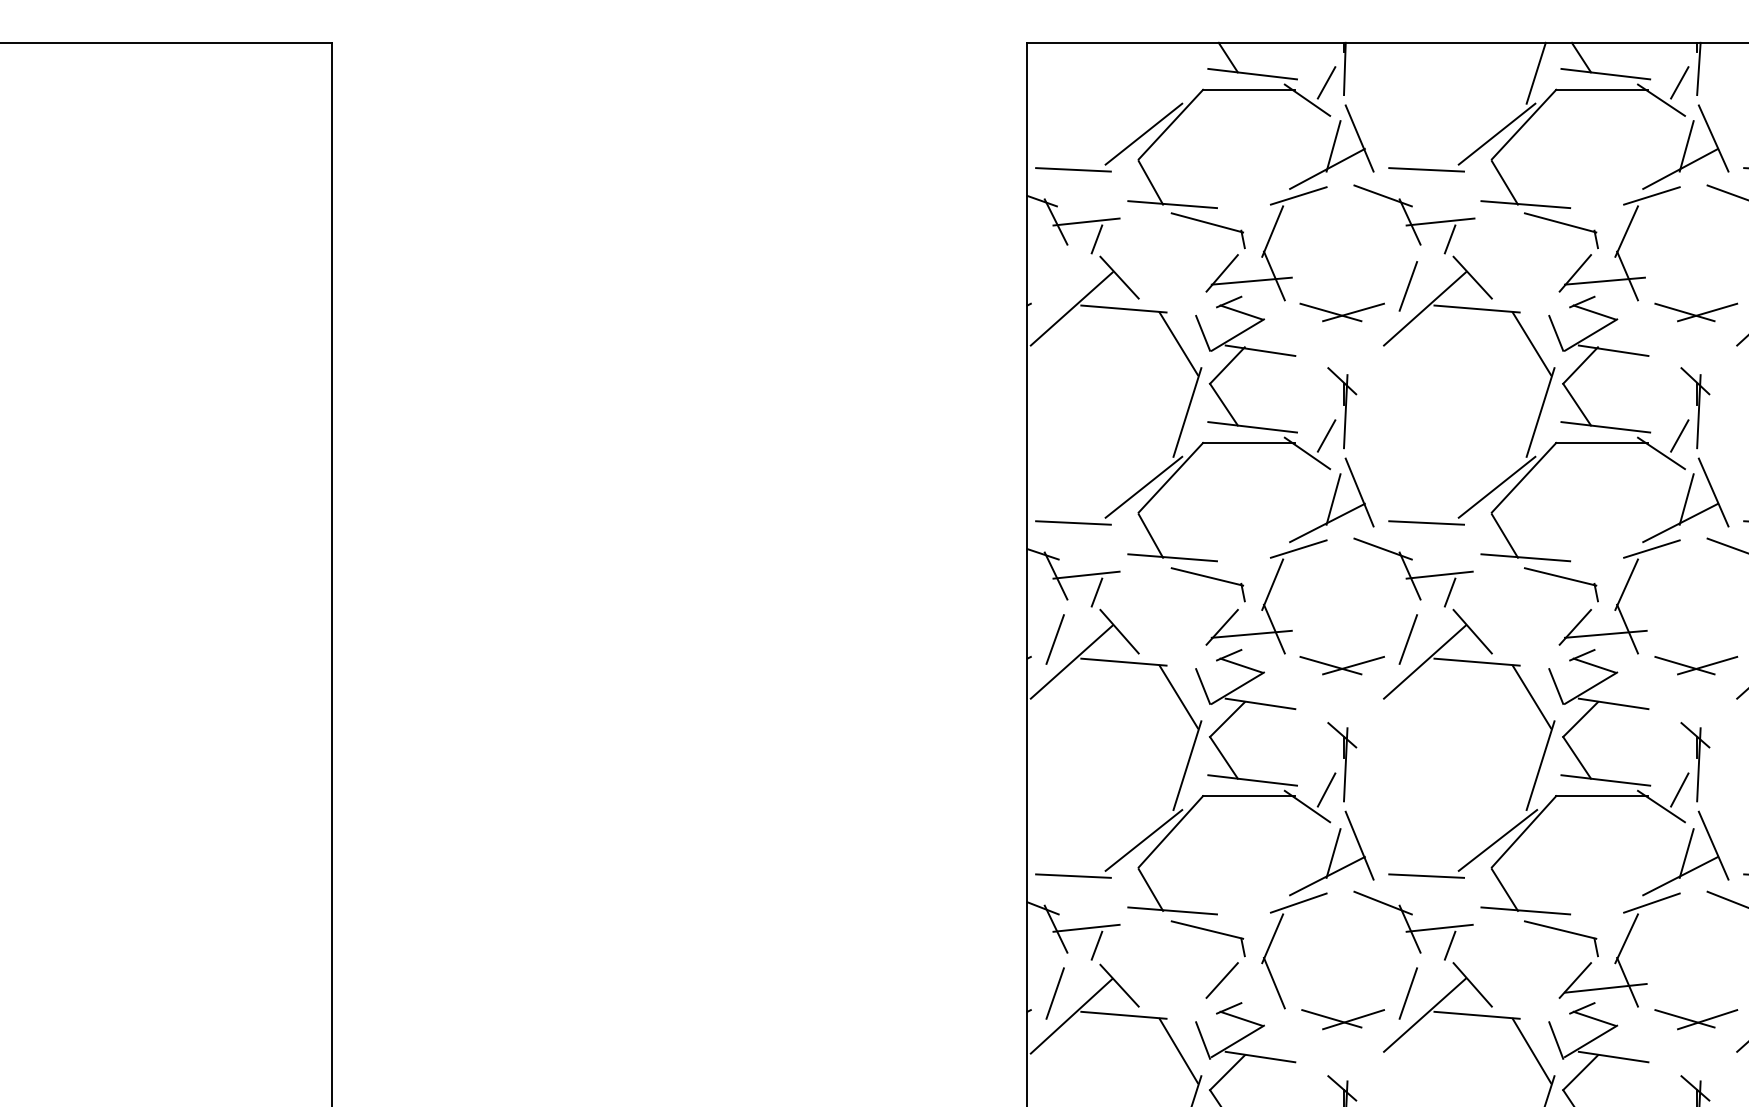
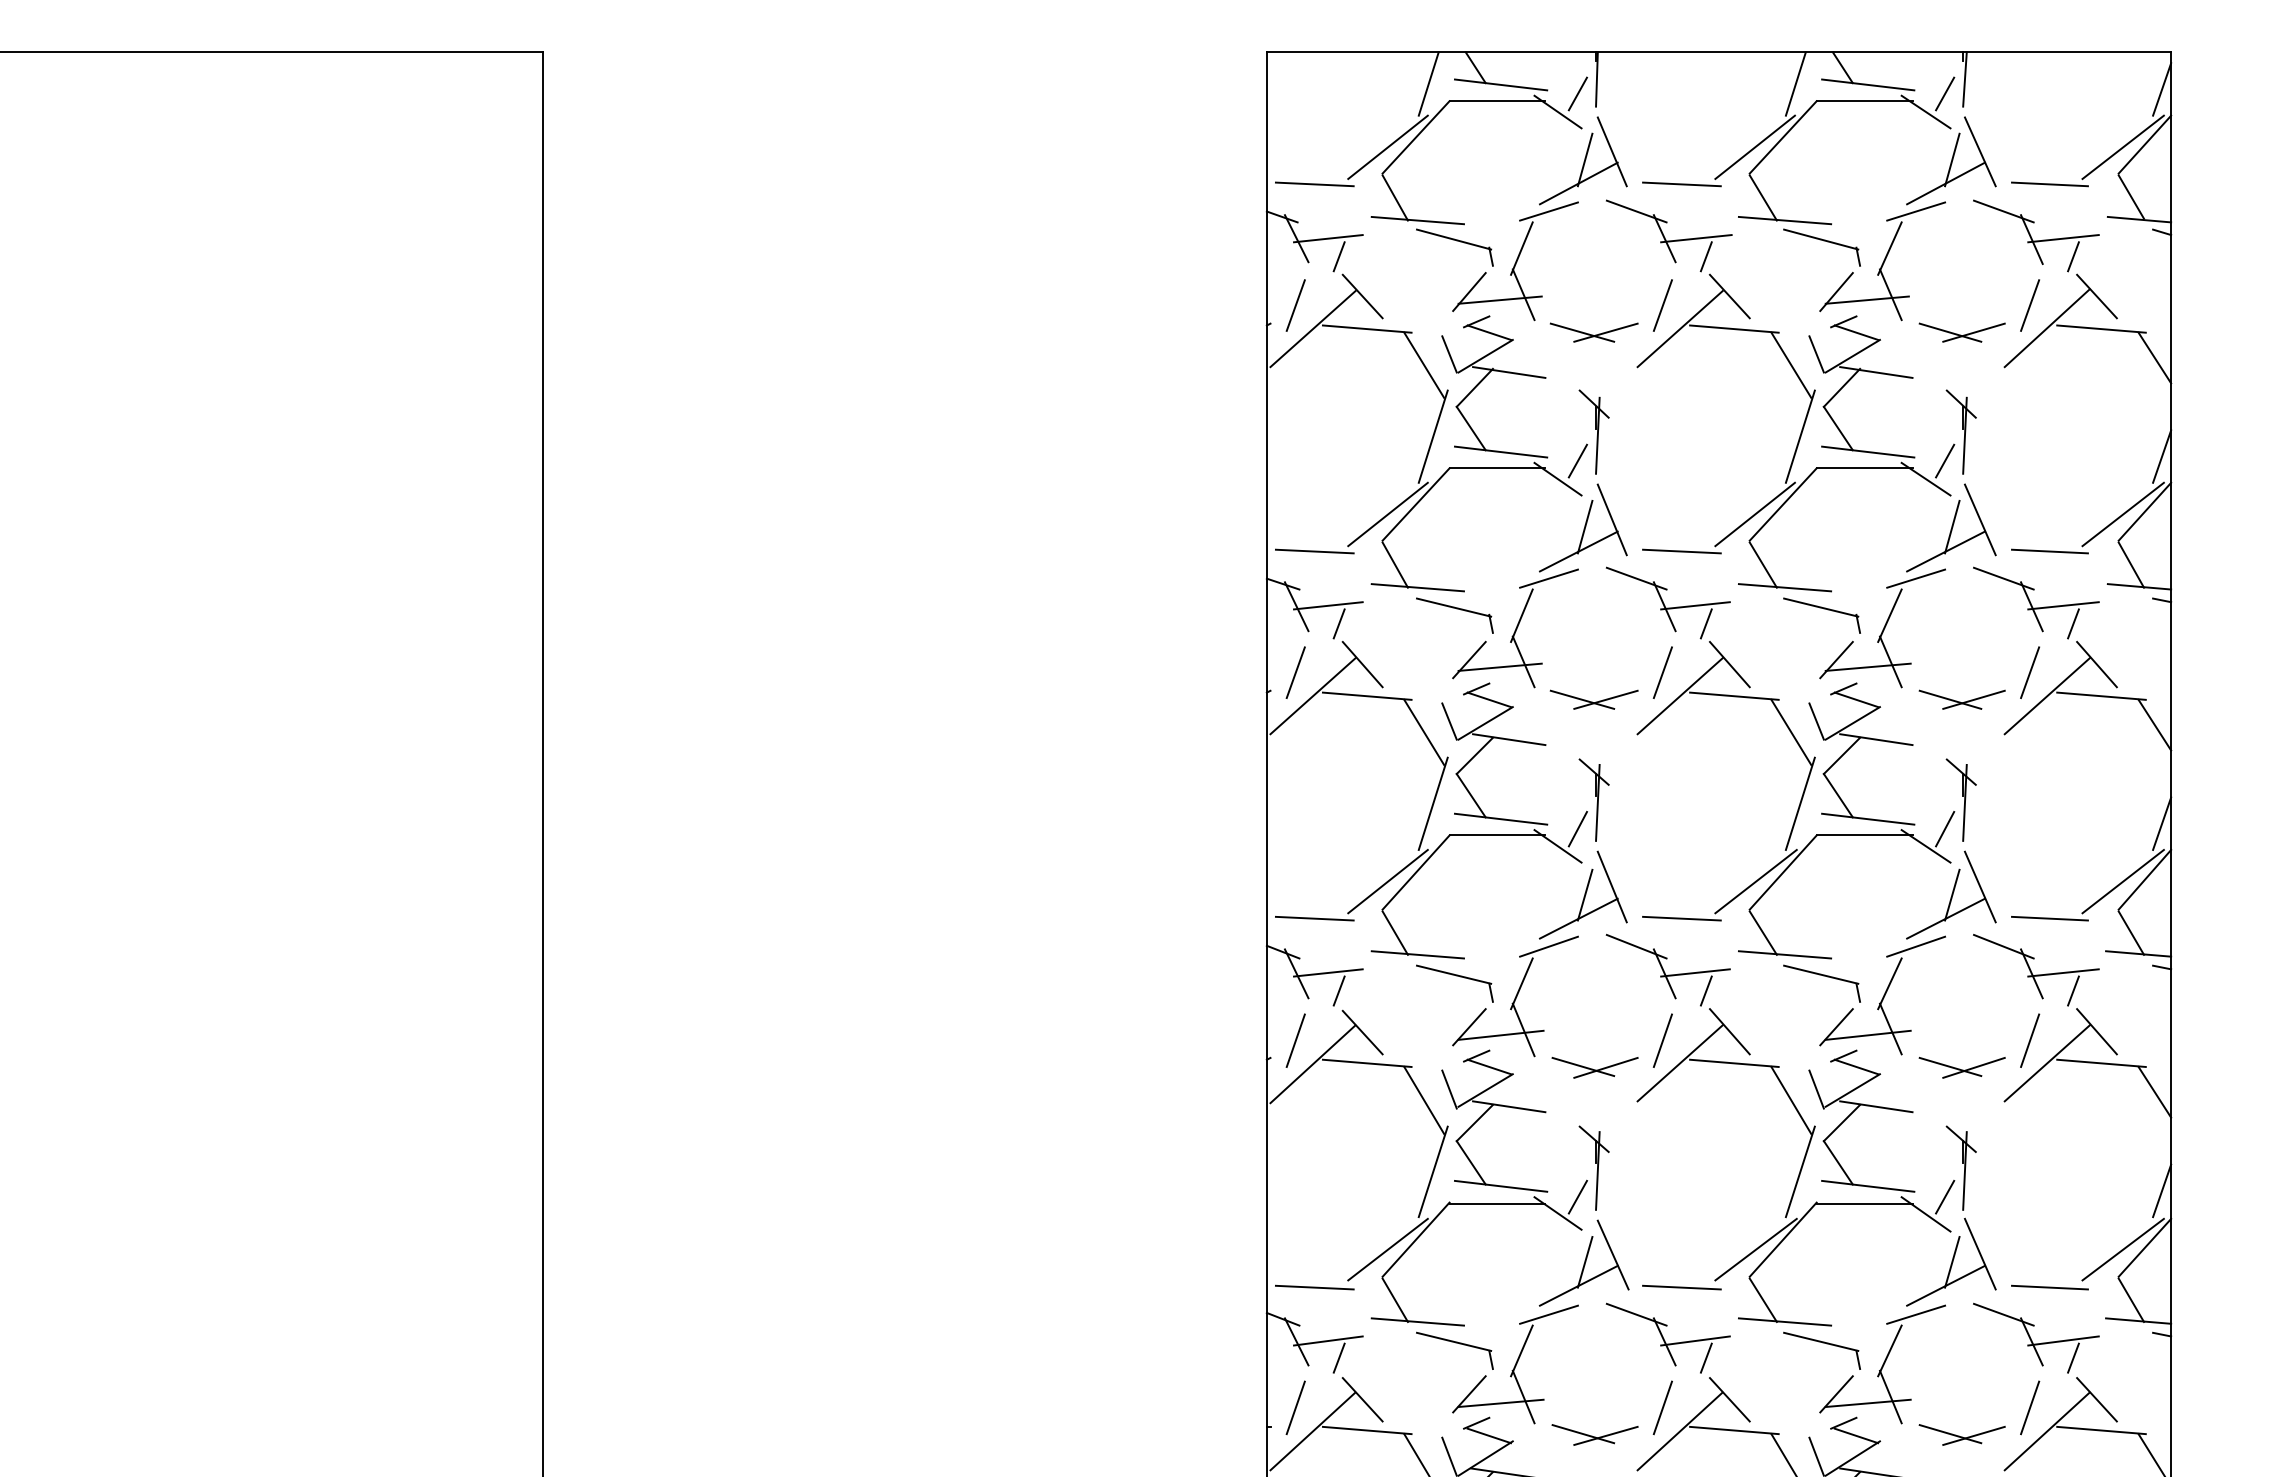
line: (1182, 72) -> (1428, 83), added
line: (1054, 286) -> (1295, 305), added
line: (1252, 987) -> (1500, 1034), added

